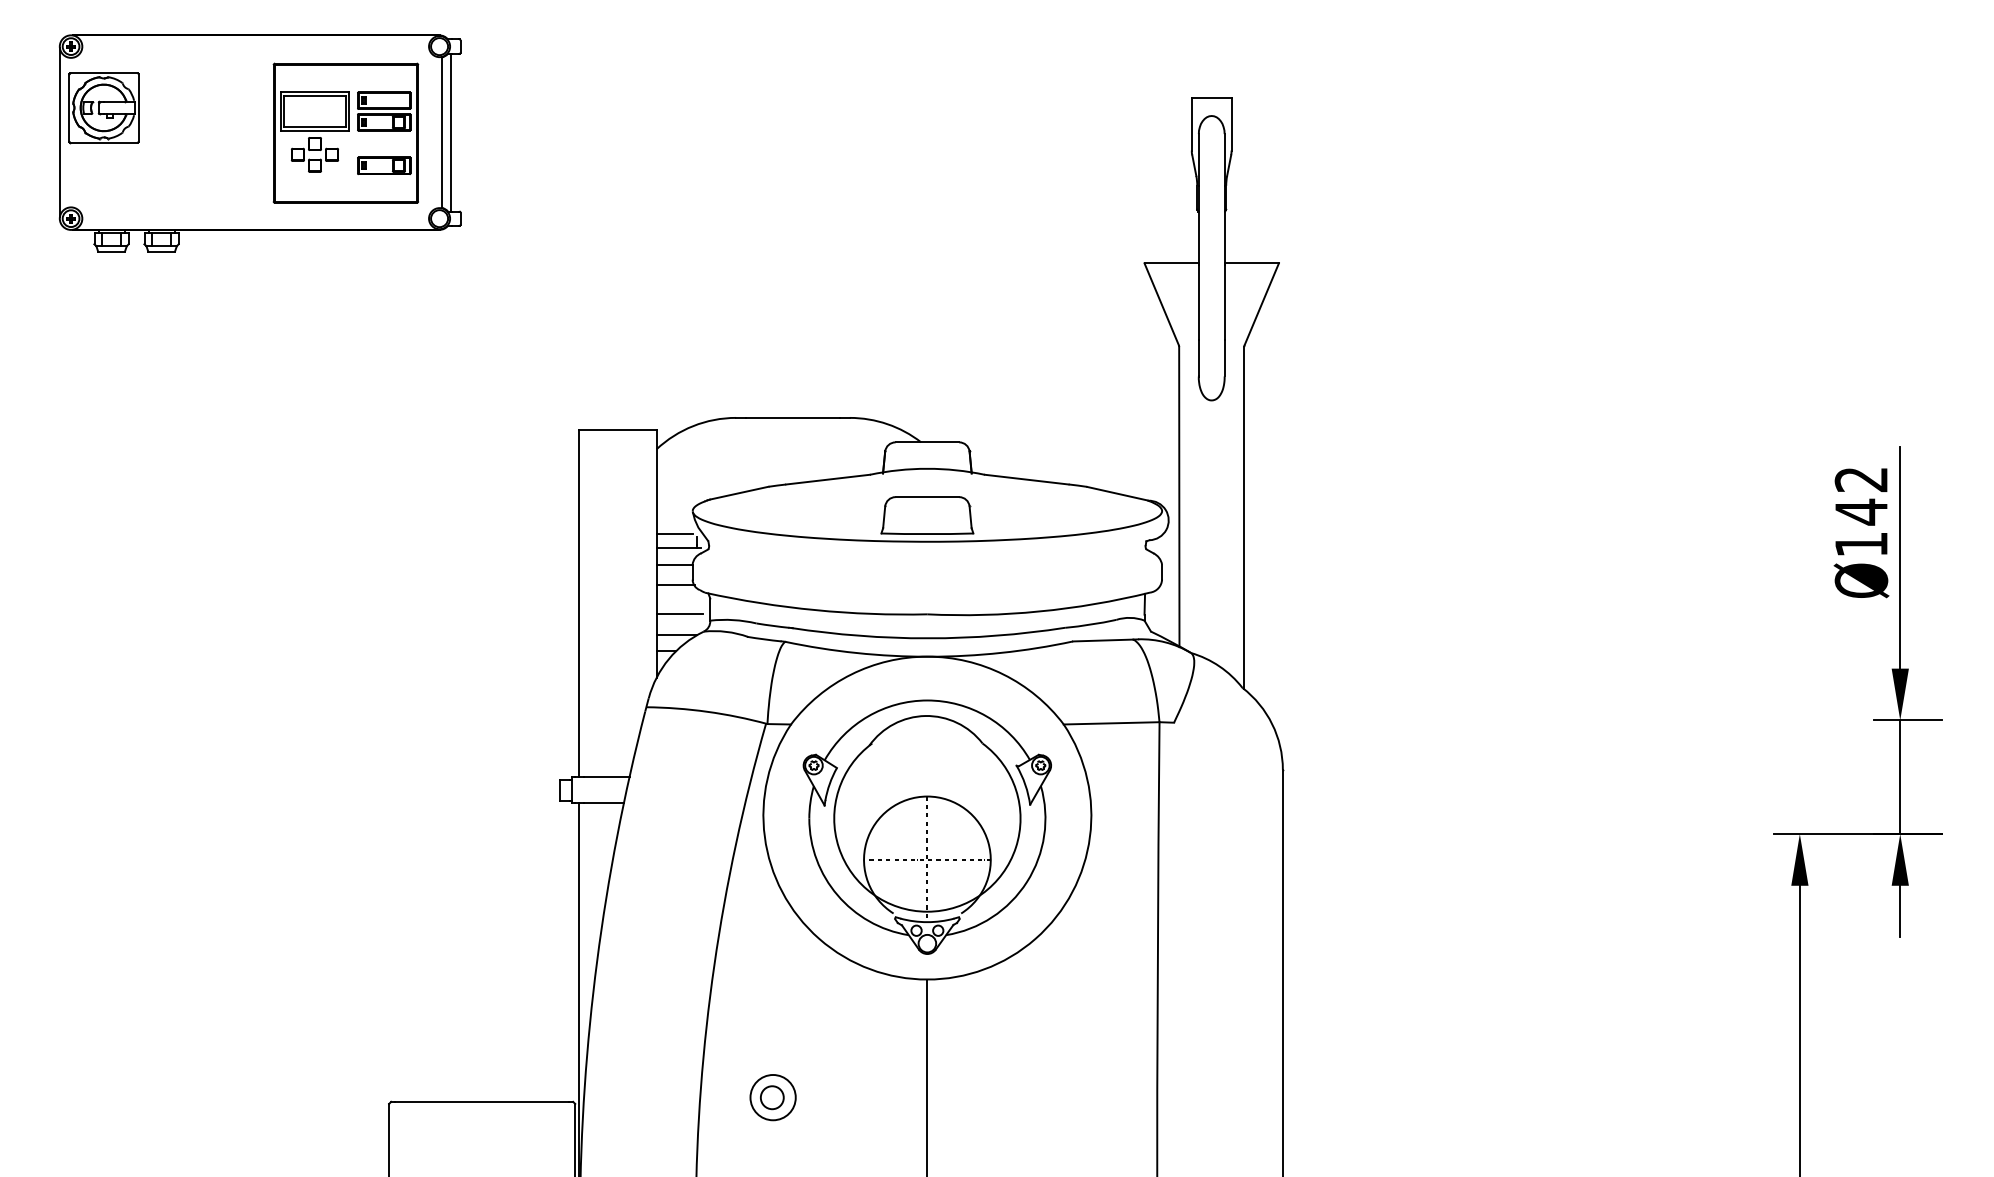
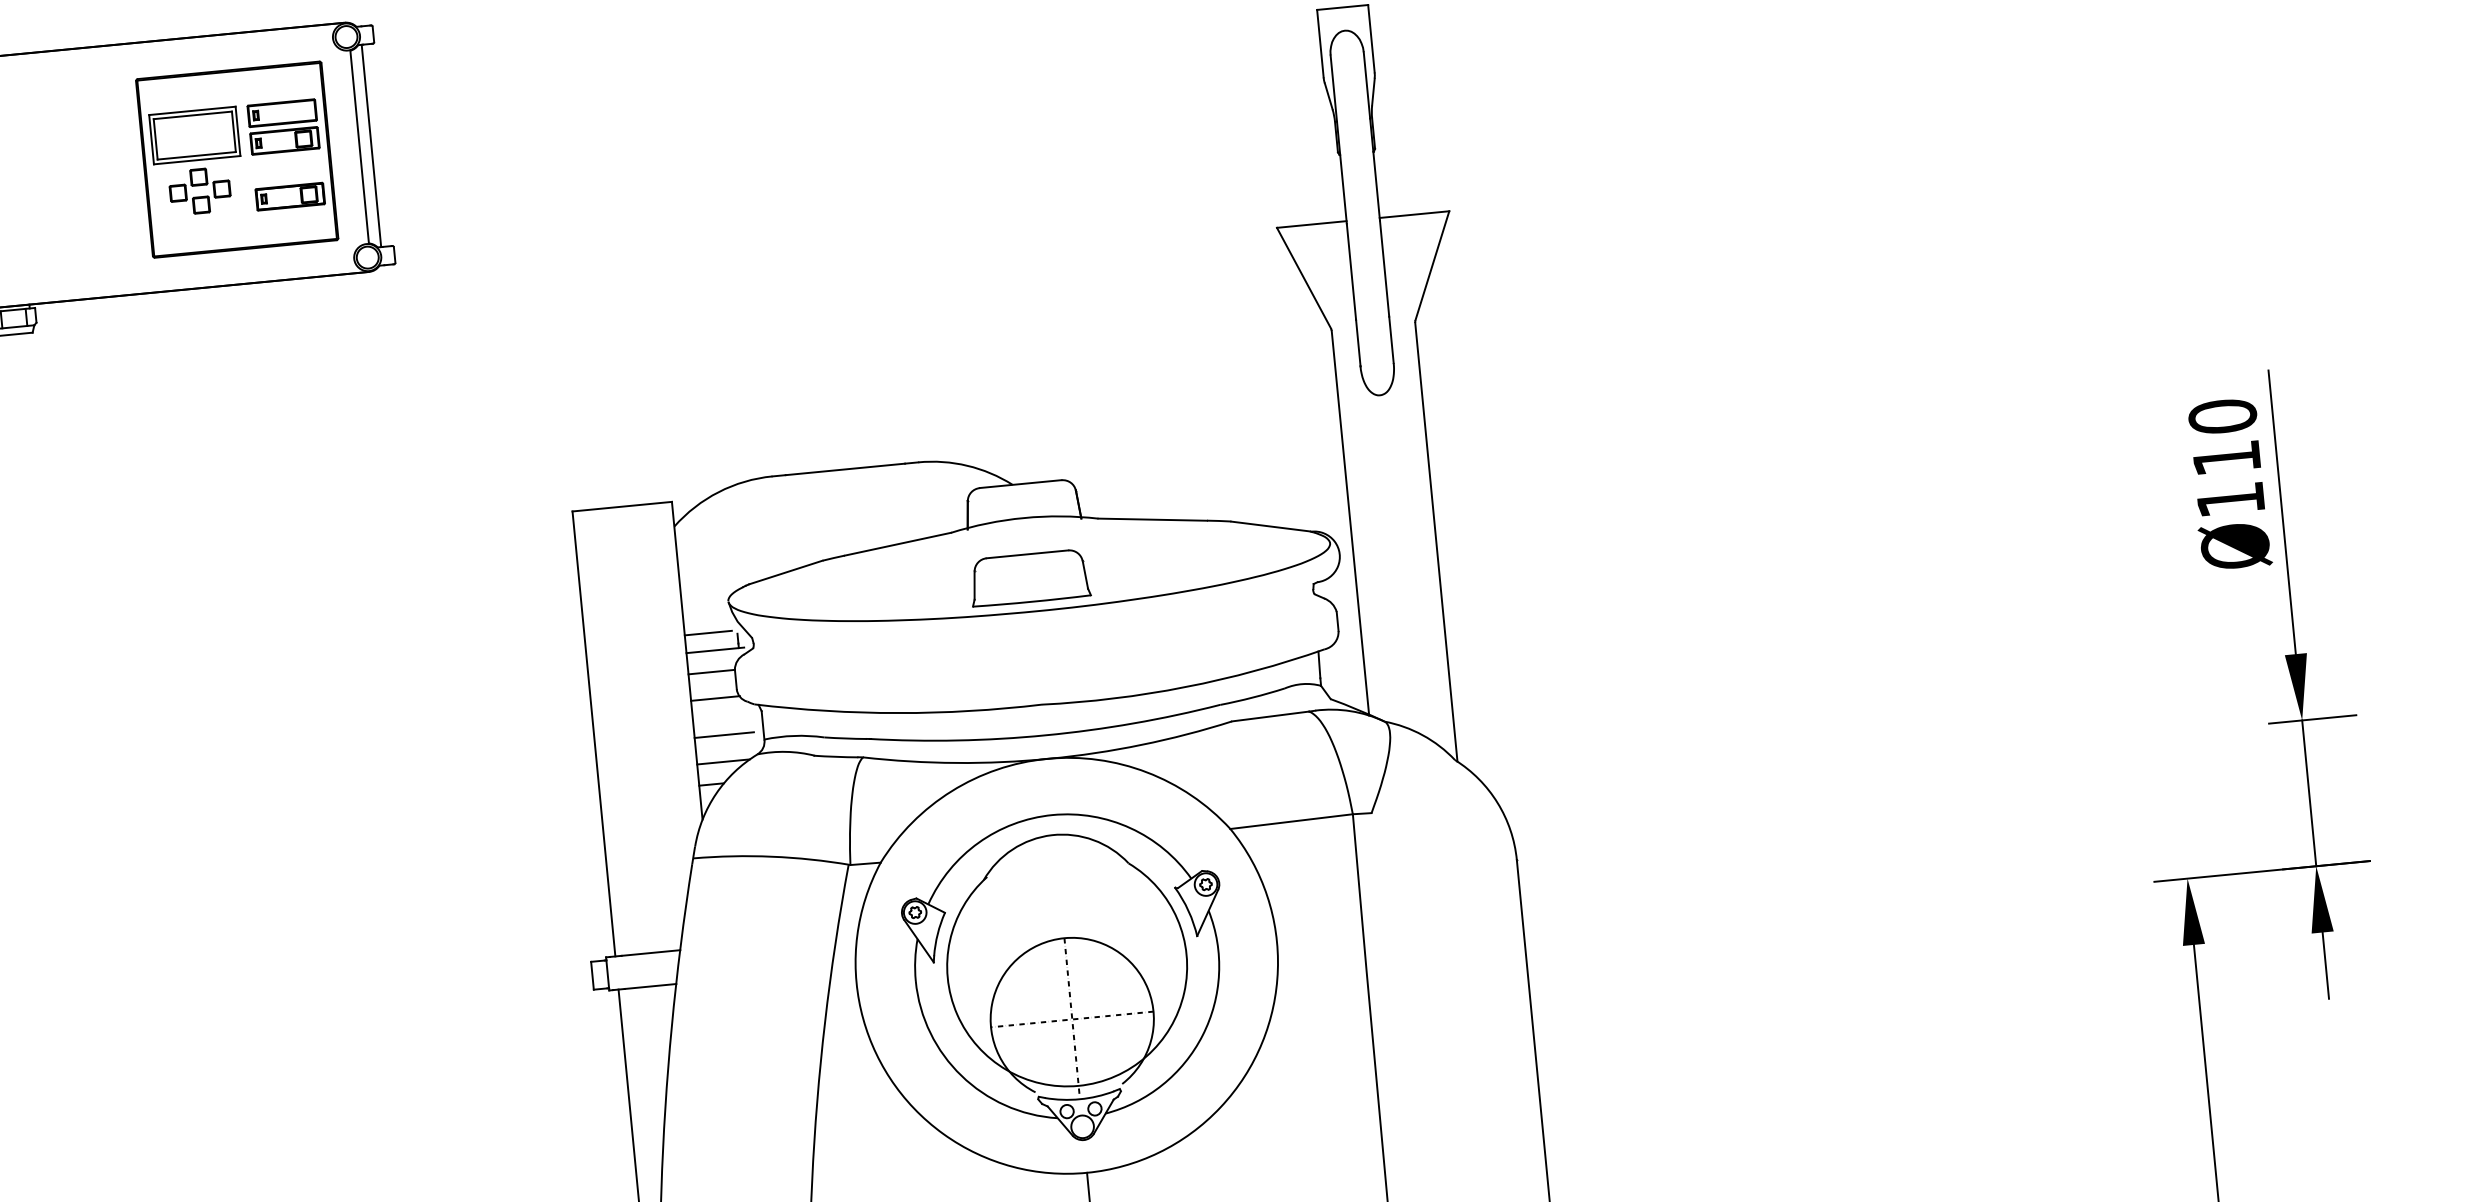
text: (1861, 495) -> (2224, 436), Ø142 -> Ø110

